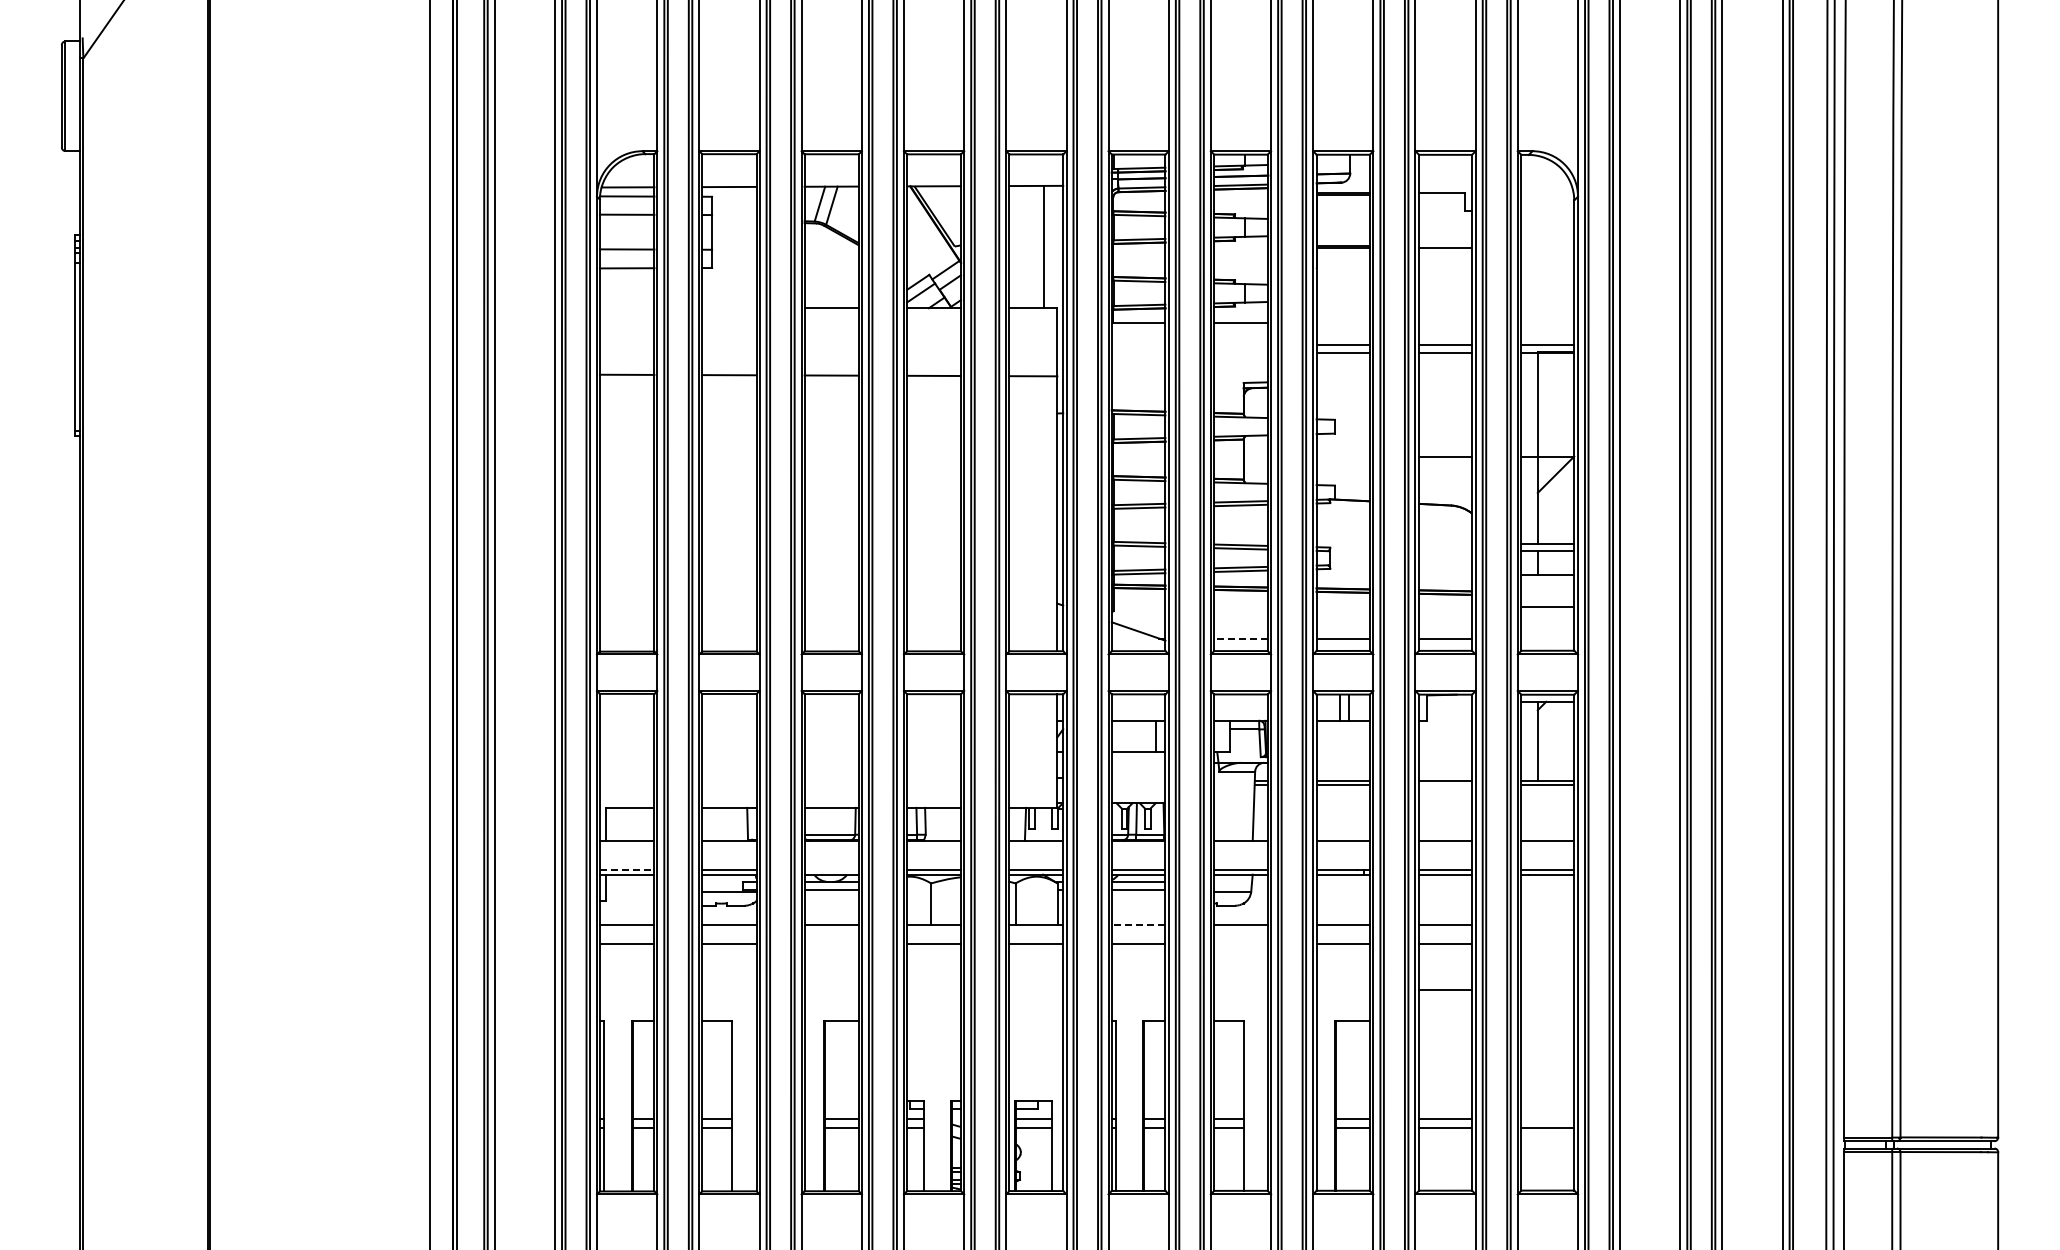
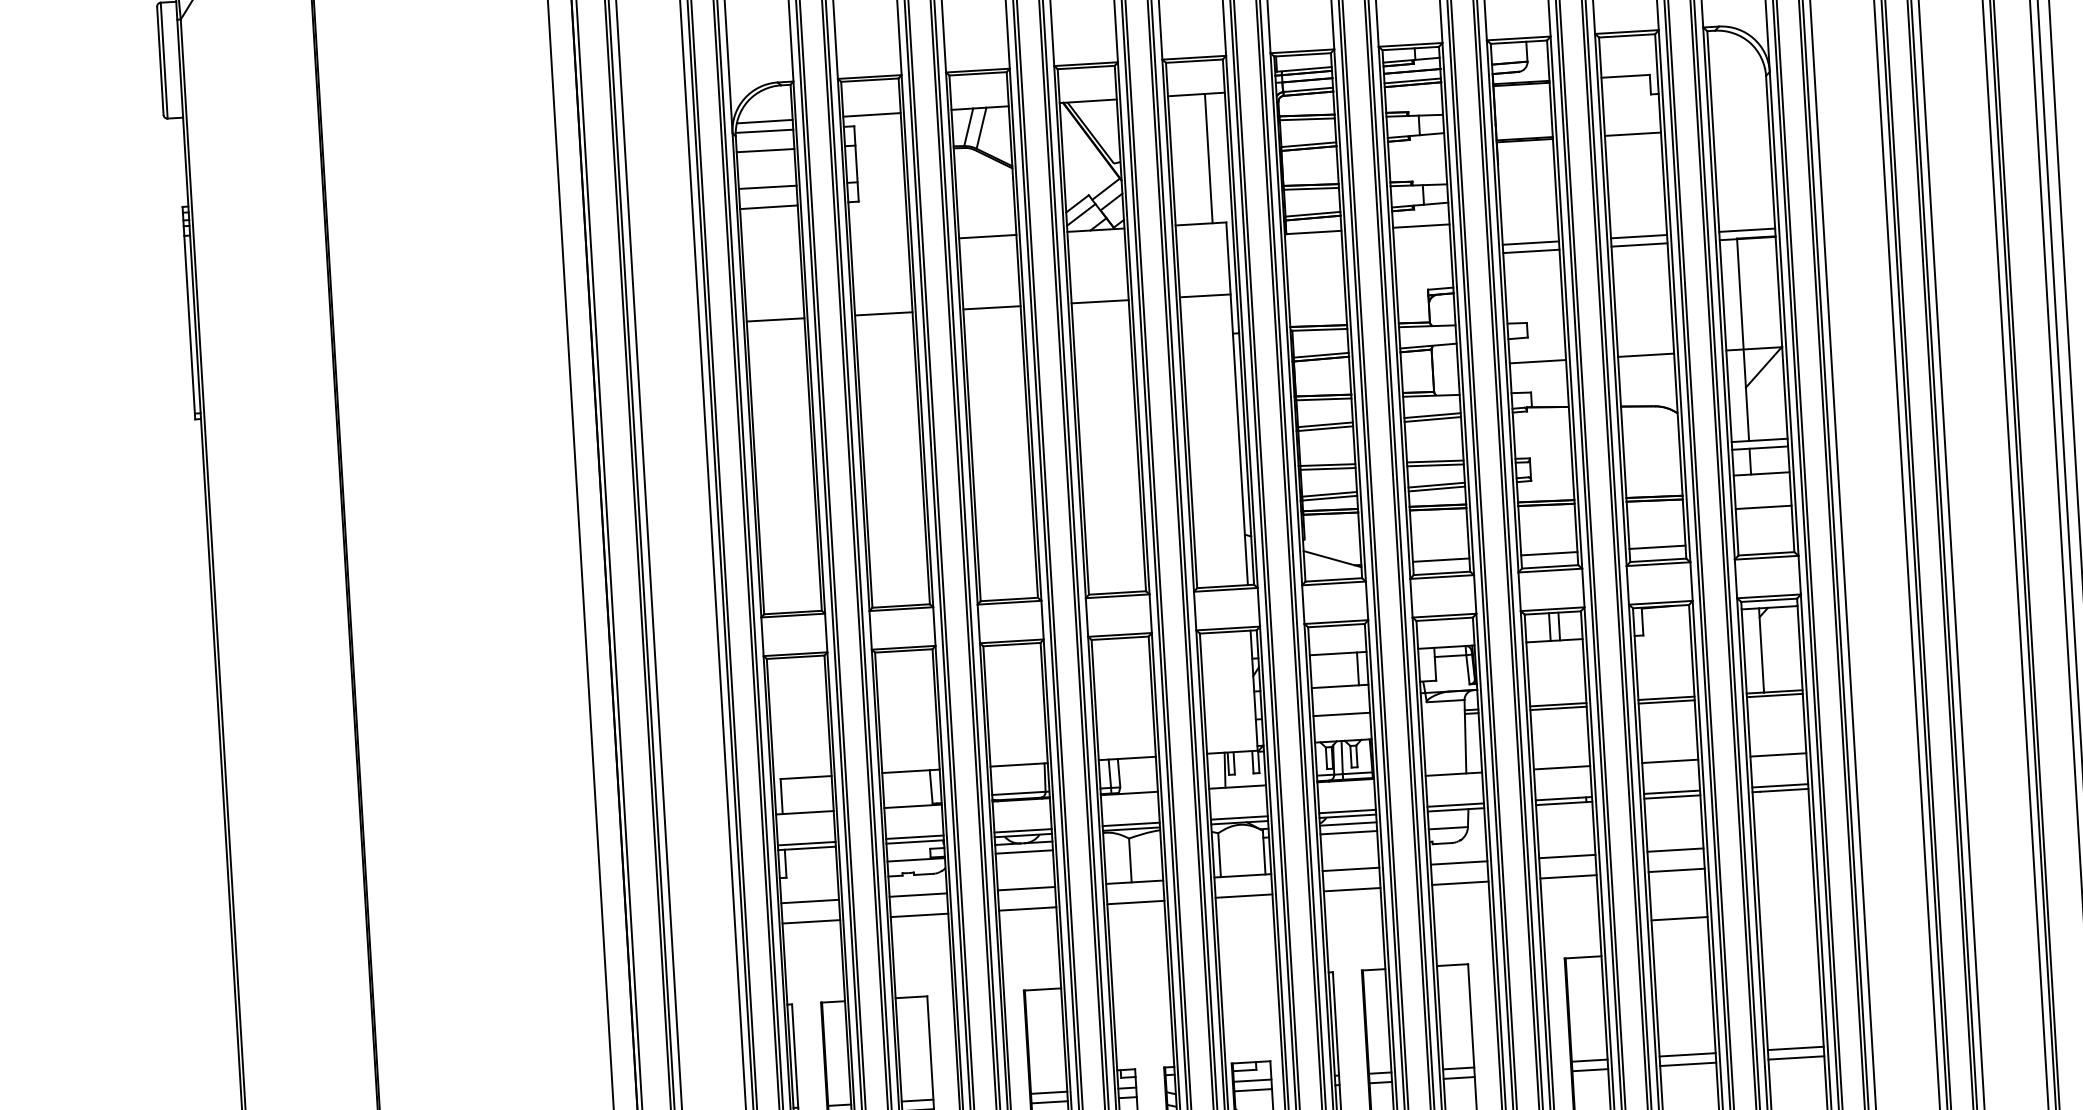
line: (1342, 456) -> (1537, 361), added
line: (1240, 638) -> (1440, 560), dashed -> solid
line: (1138, 778) -> (1341, 714), added
line: (1445, 784) -> (1666, 701), added
line: (627, 870) -> (807, 843), dashed -> solid
line: (831, 870) -> (1022, 831), added
line: (1138, 924) -> (1350, 868), dashed -> solid
line: (831, 944) -> (1027, 909), added
line: (1240, 944) -> (1459, 883), added
line: (1547, 1118) -> (1795, 1048), added

